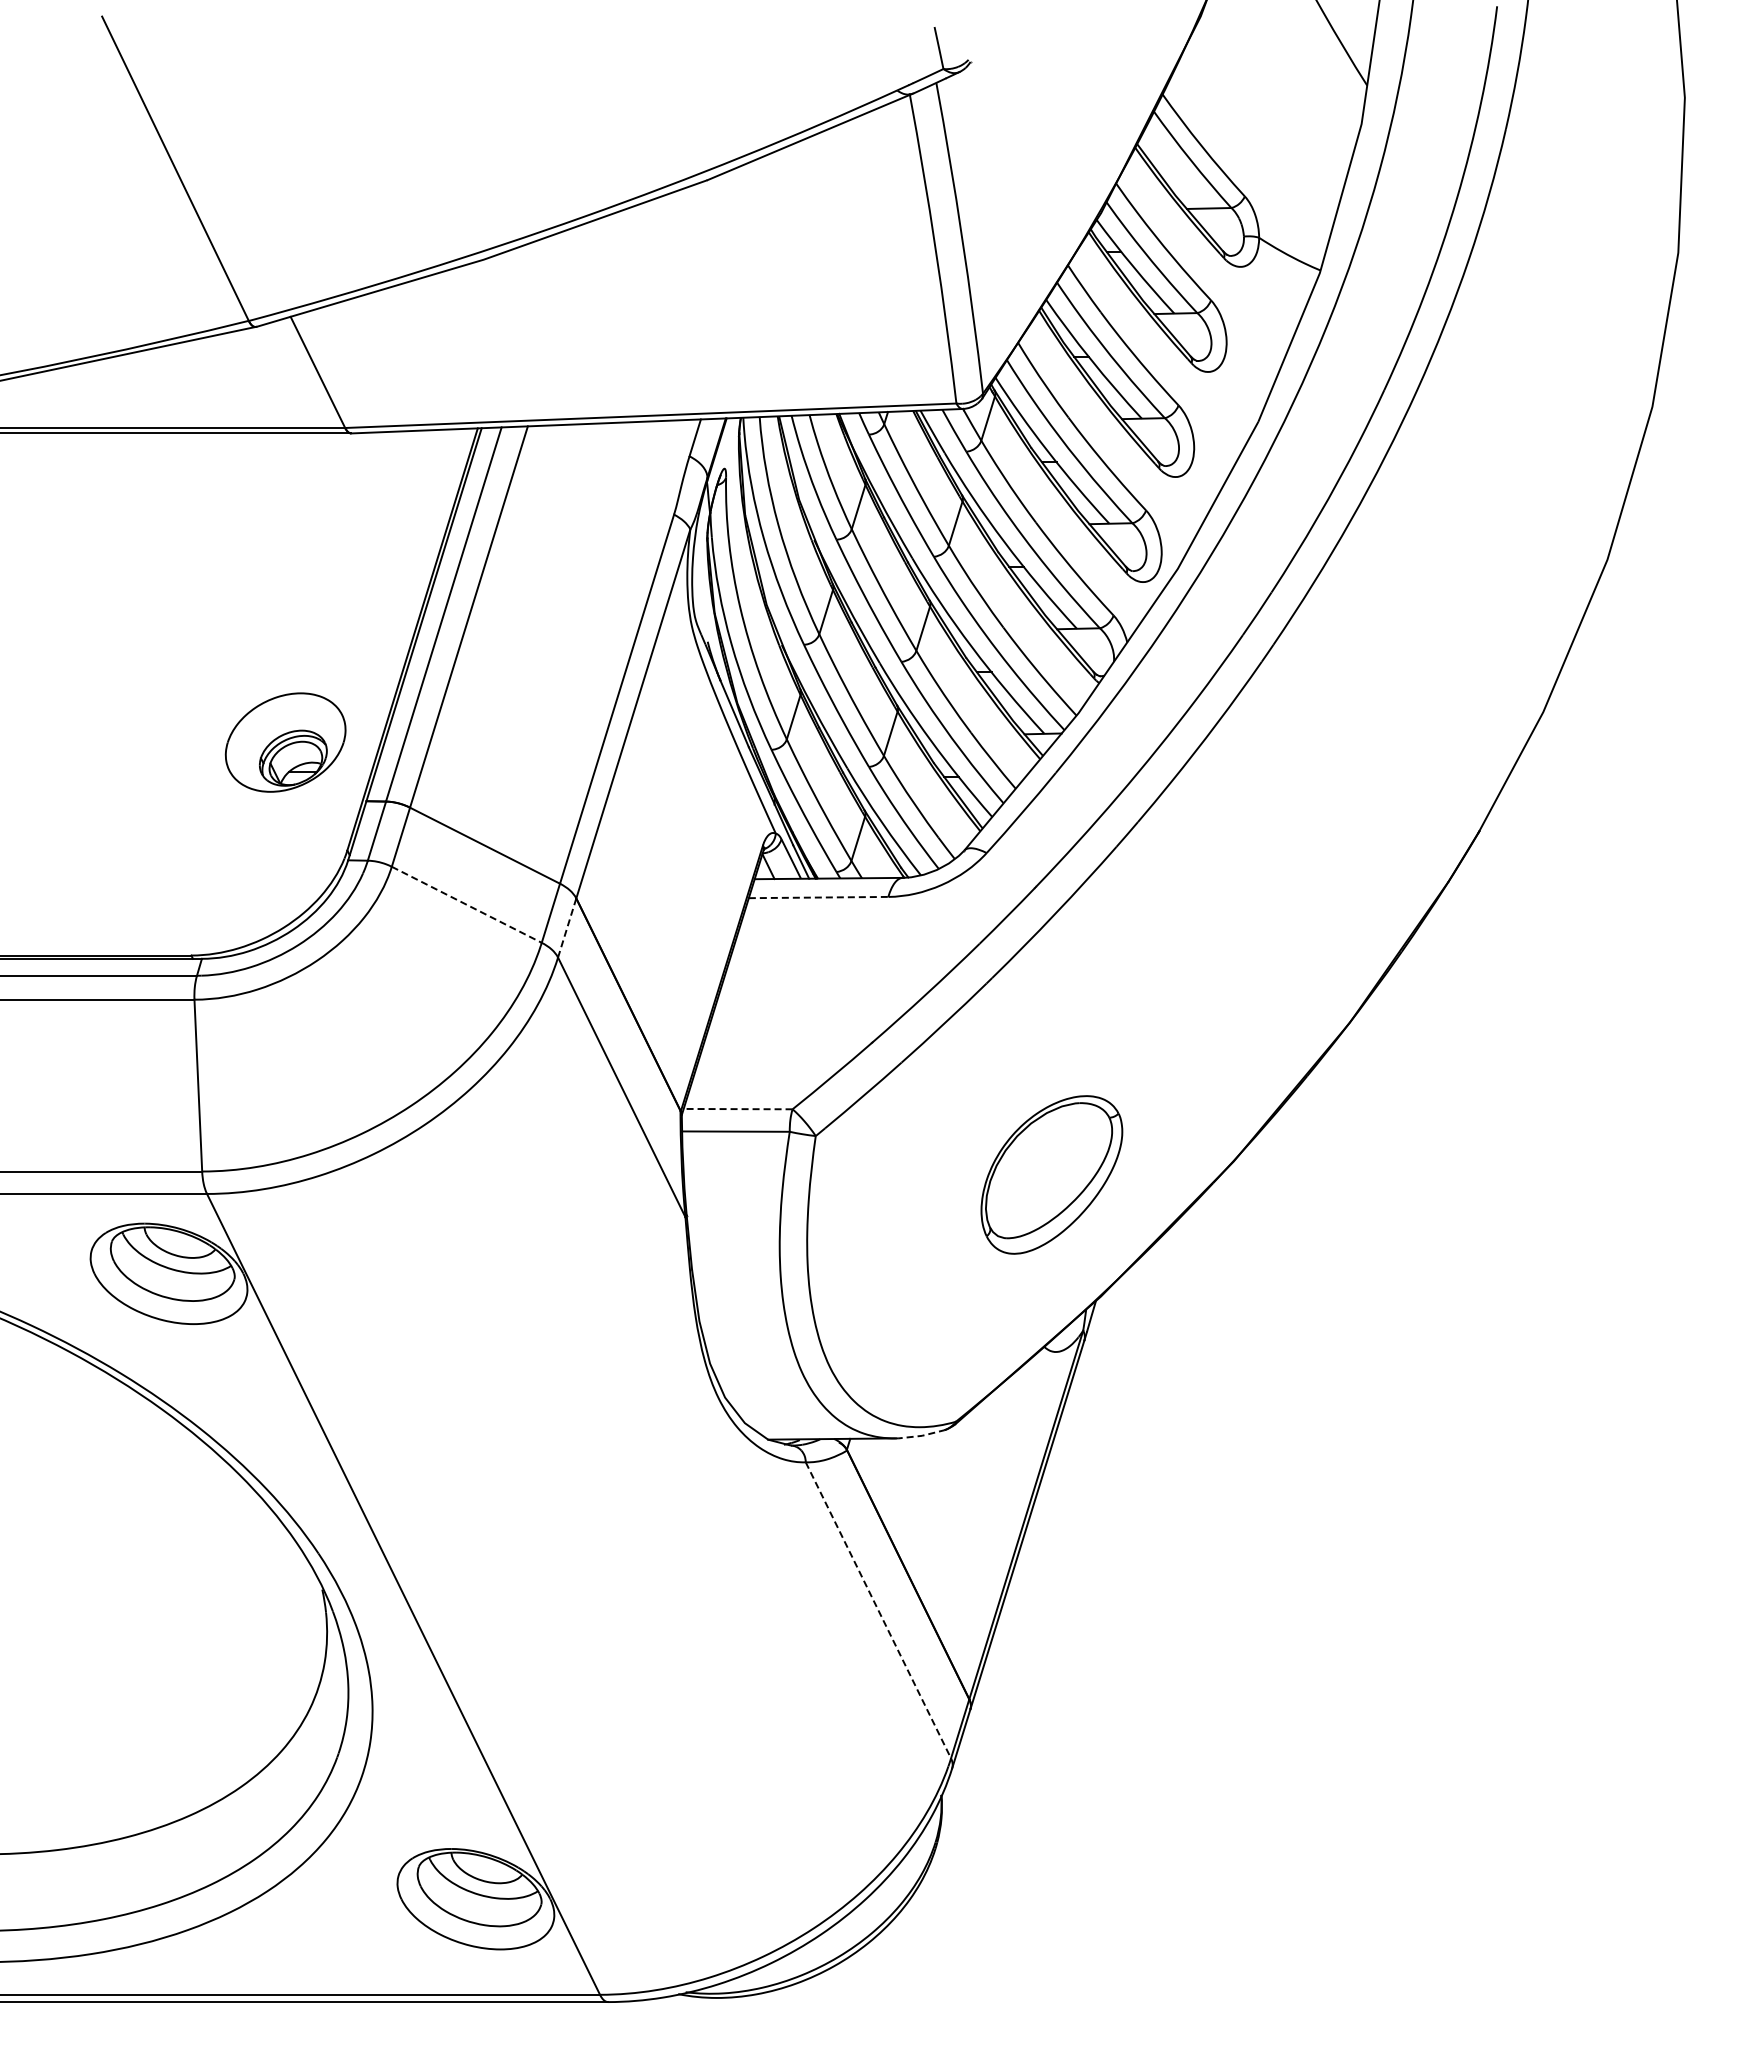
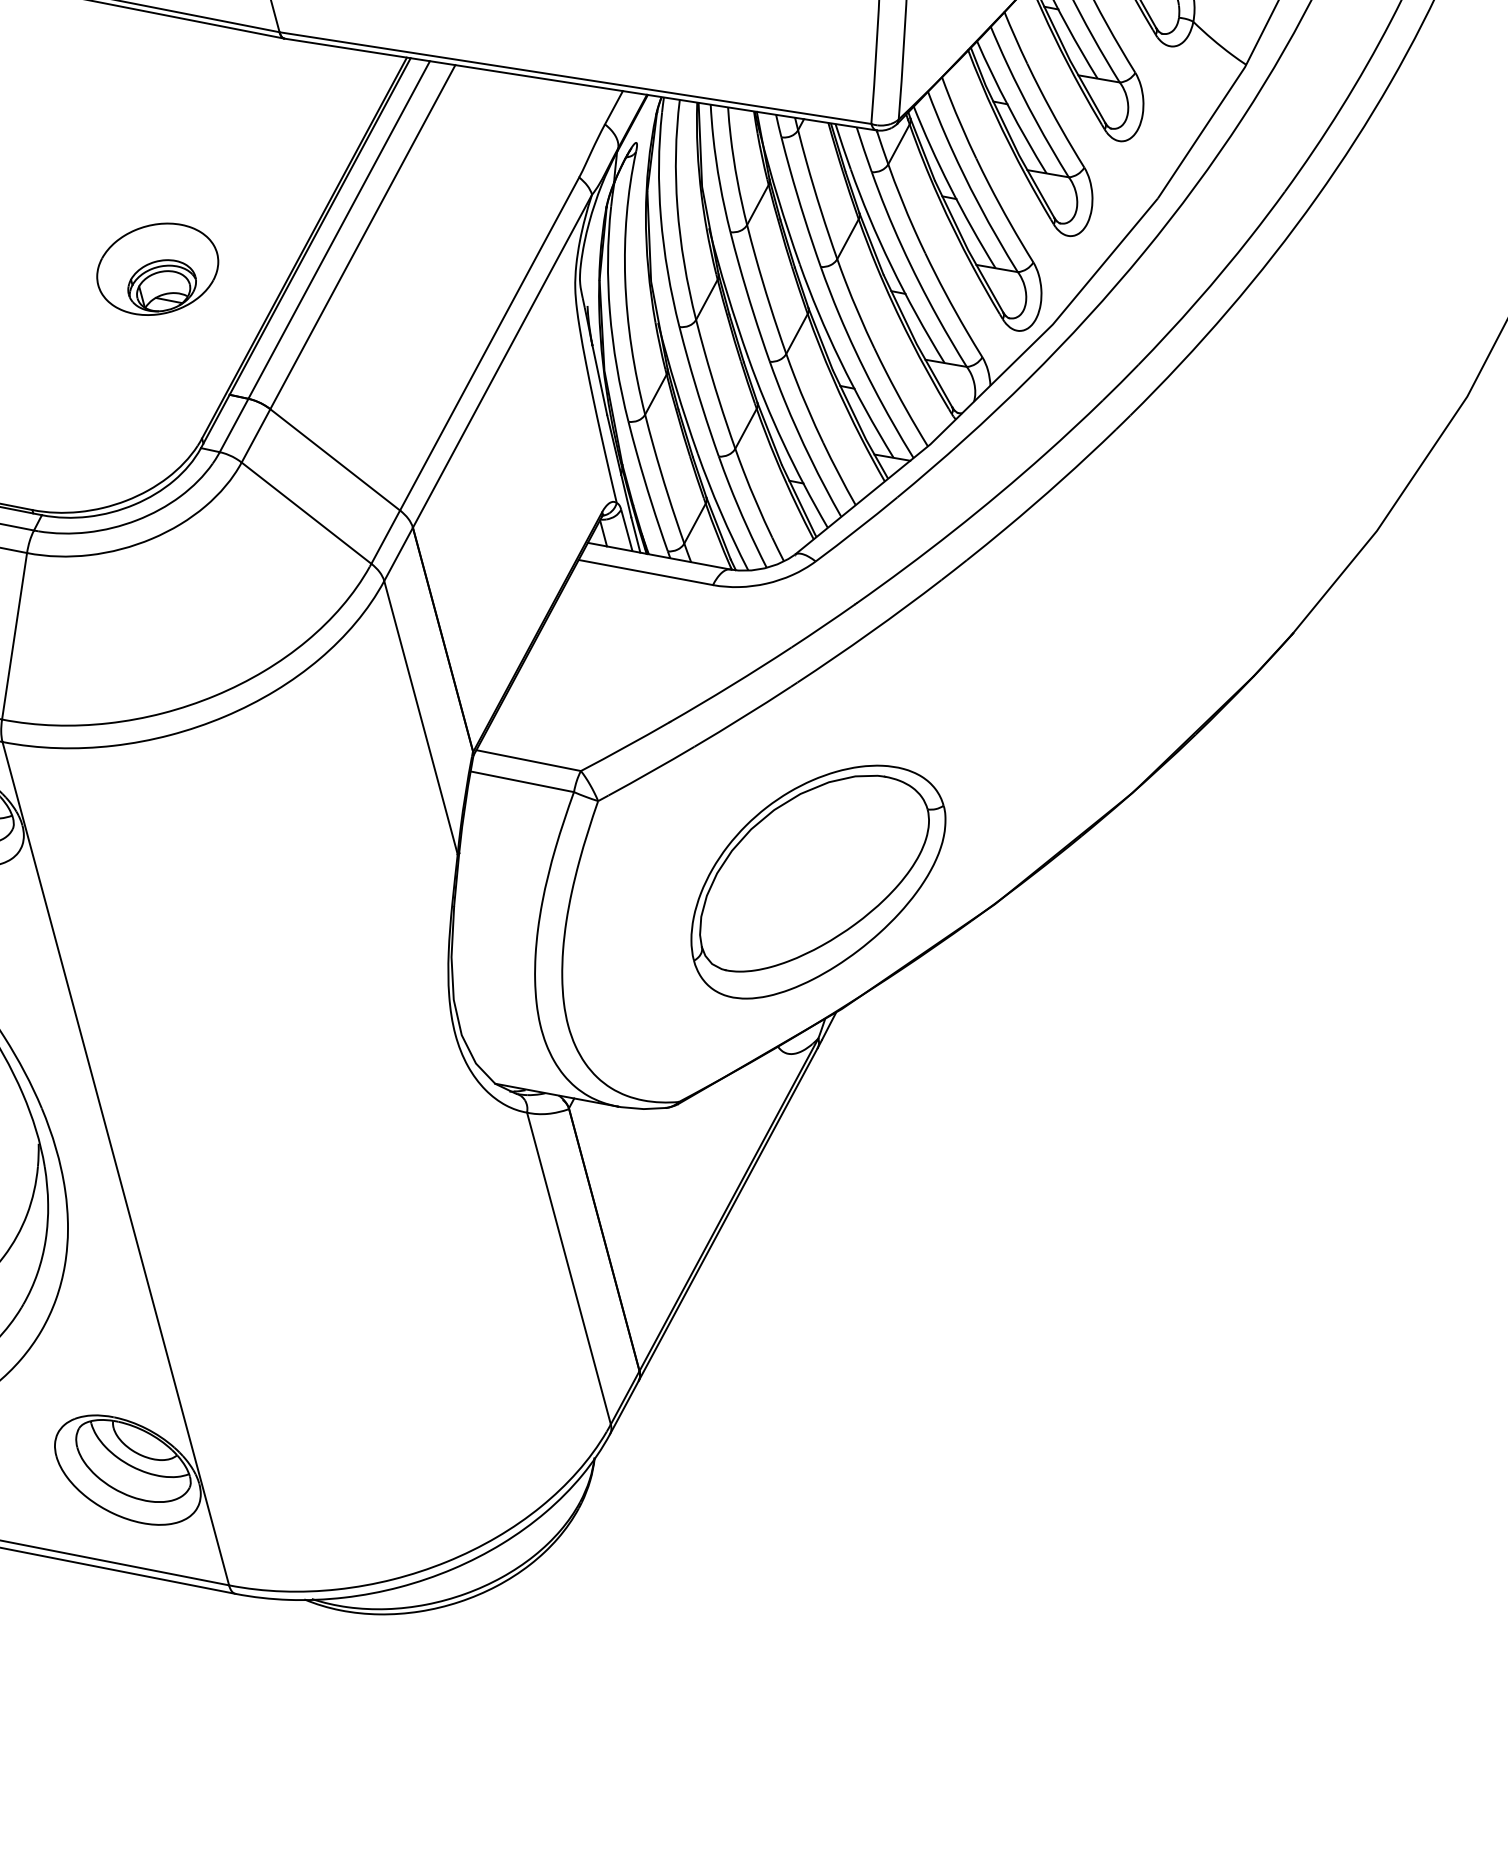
part: (285, 742) -> (157, 269), moved
line: (818, 897) -> (645, 572), dashed -> solid
line: (467, 905) -> (307, 514), dashed -> solid
line: (567, 928) -> (398, 554), dashed -> solid
line: (737, 1109) -> (528, 760), dashed -> solid
part: (1051, 1174) -> (817, 882), size x1.67
line: (920, 1436) -> (642, 1109), dashed -> solid
line: (878, 1610) -> (569, 1268), dashed -> solid

